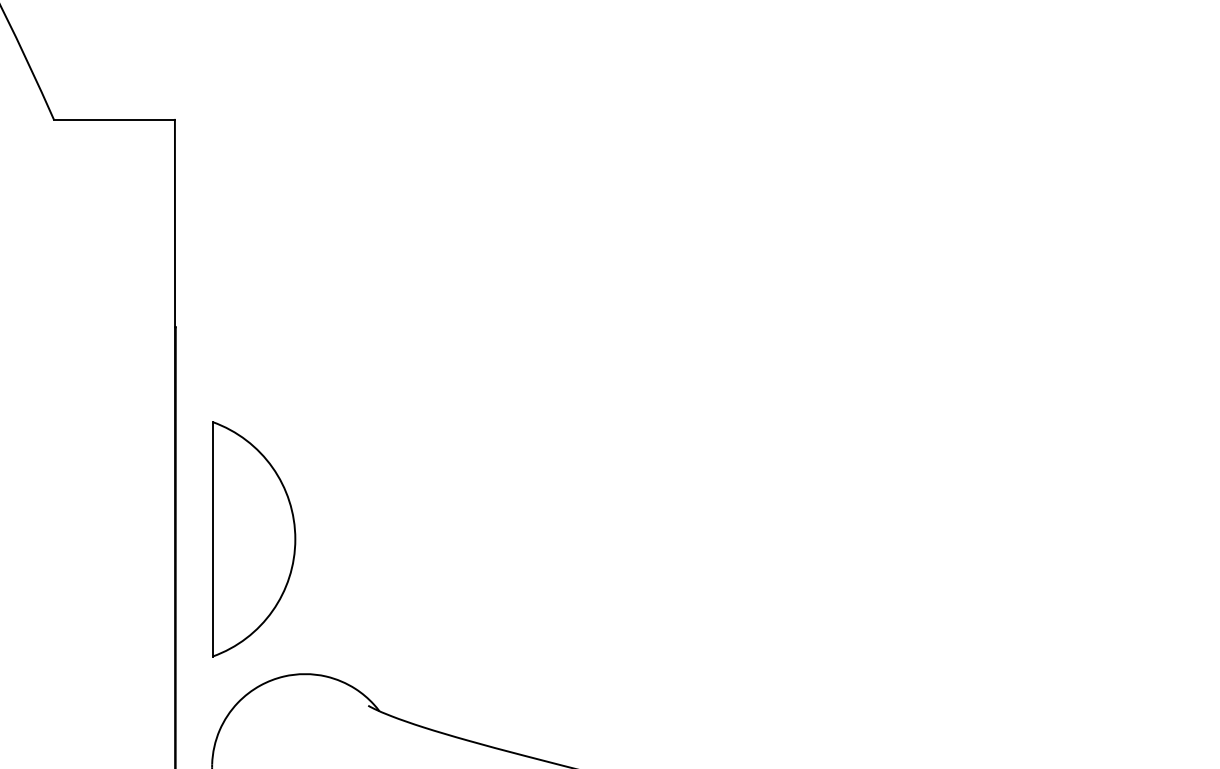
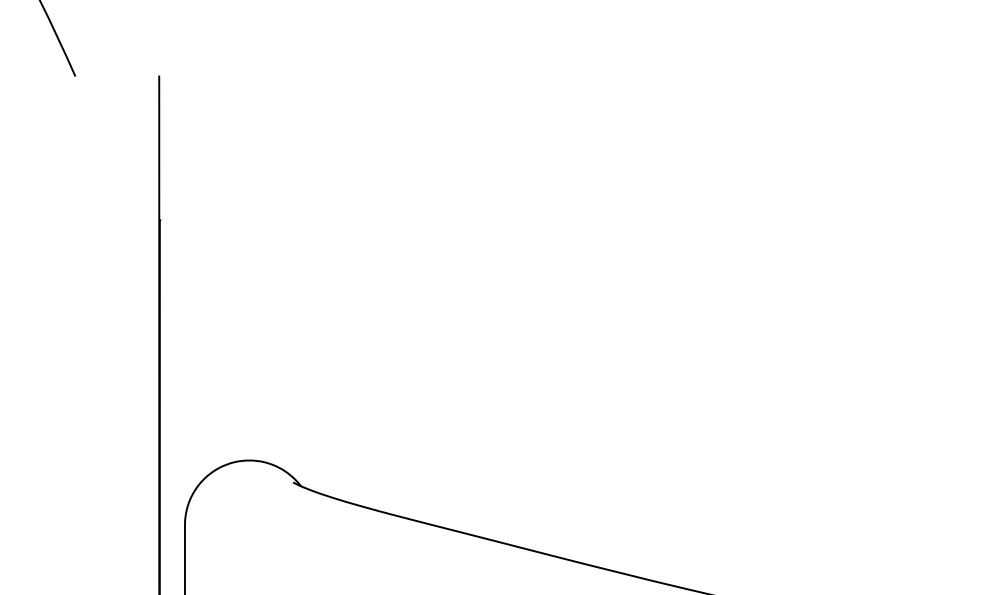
line: (114, 119) -> (117, 76), removed
part: (253, 538) -> (213, 366), removed

